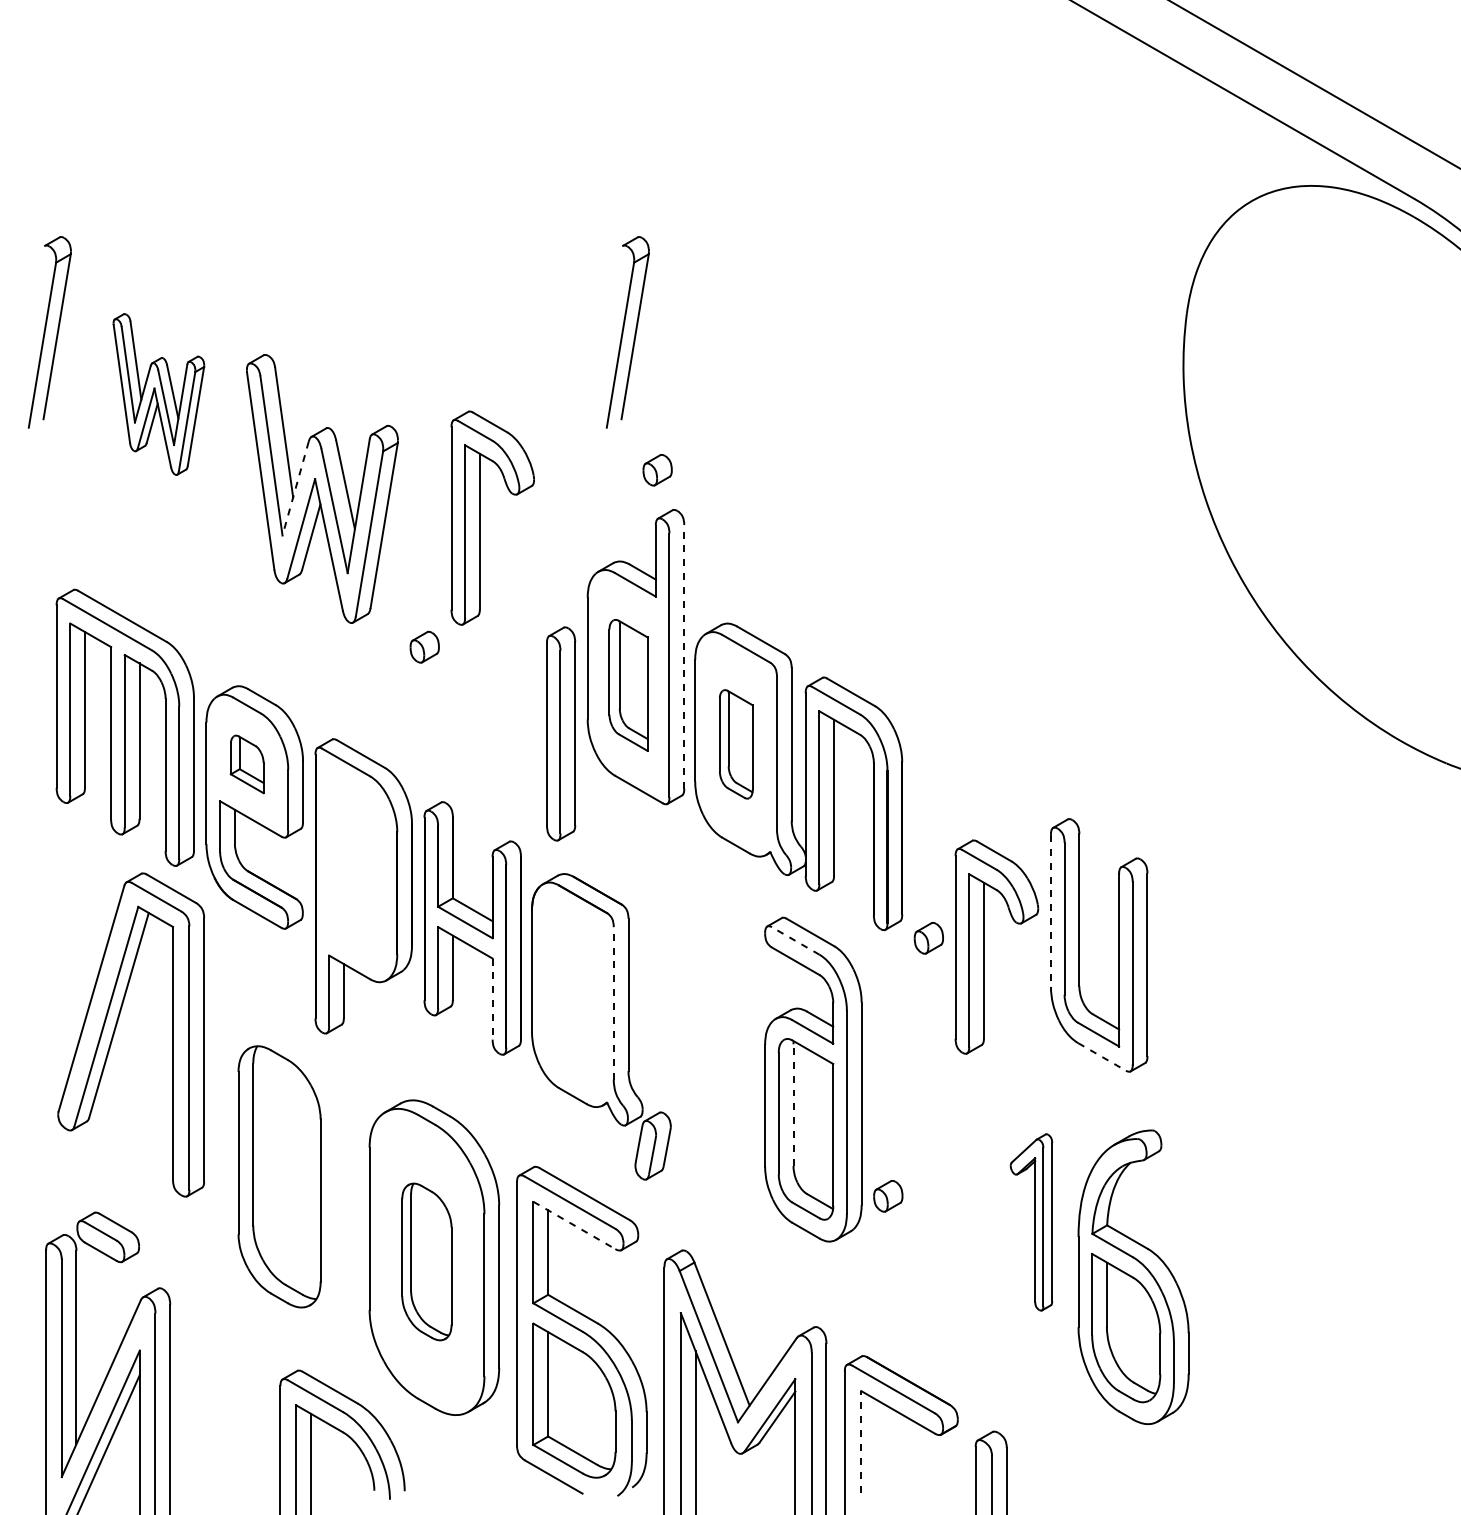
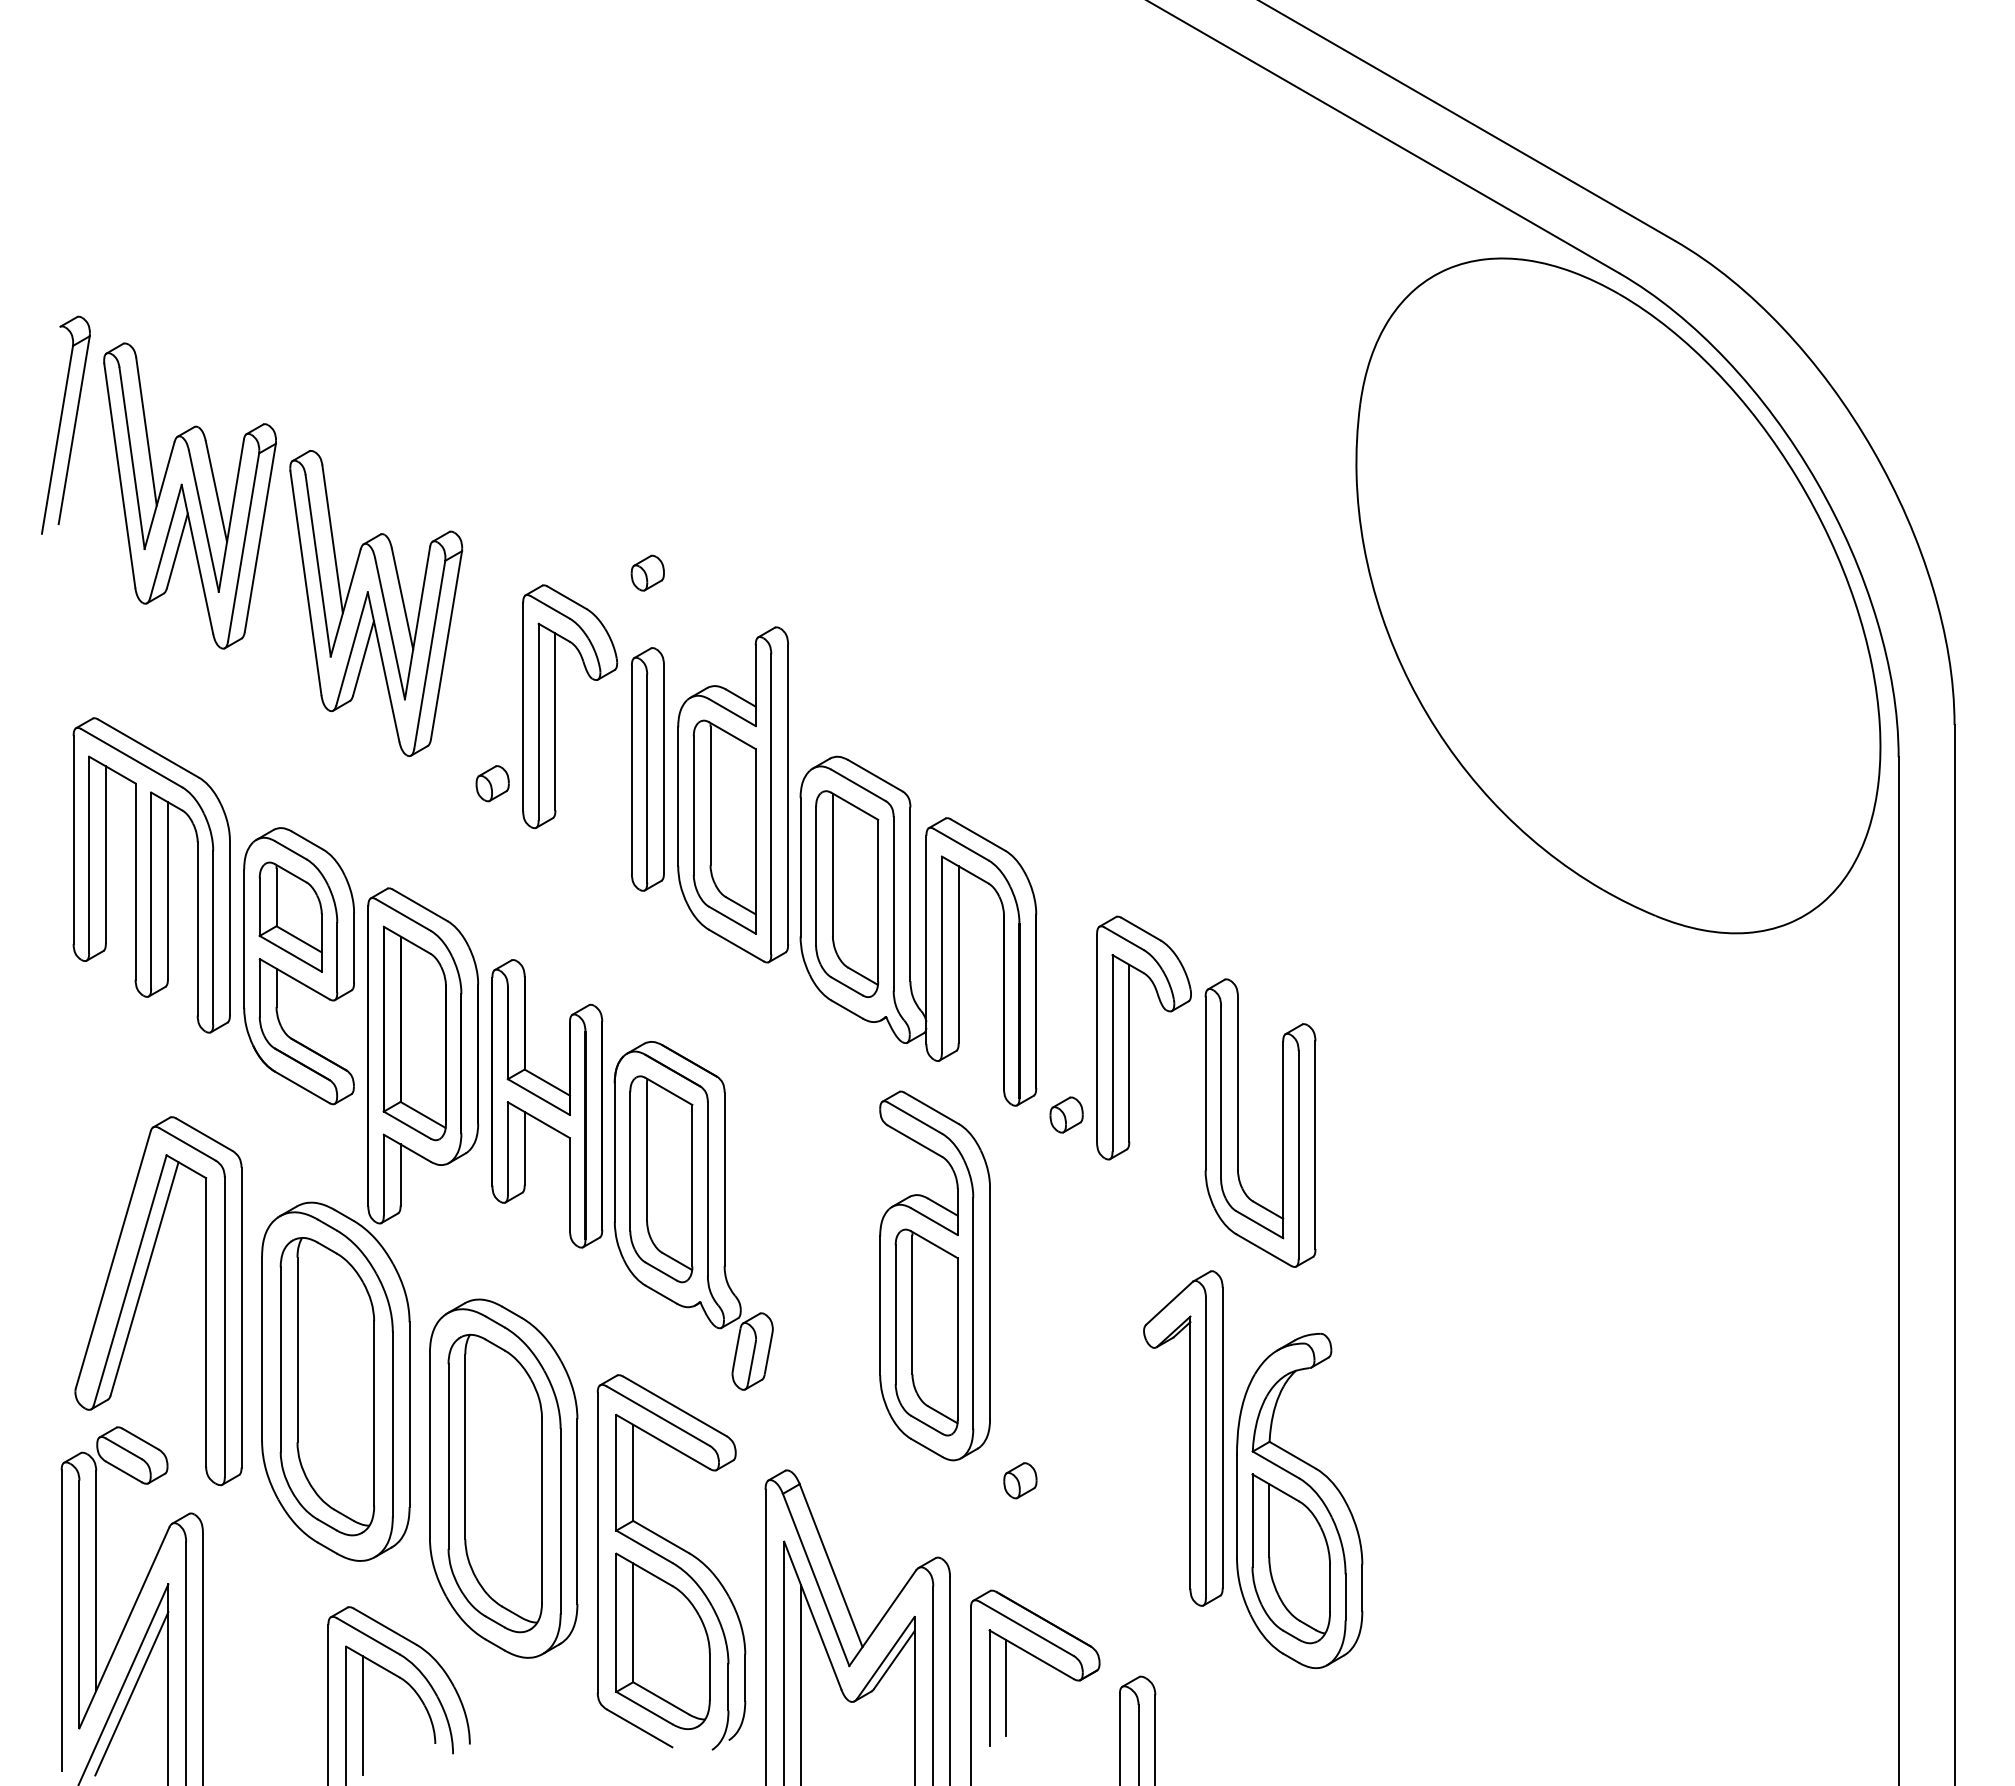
part: (627, 331) -> (723, 424), removed
part: (158, 394) -> (189, 495), size x1.67
part: (657, 469) -> (647, 572), moved
line: (295, 488) -> (345, 603), dashed -> solid
part: (479, 517) -> (555, 706), moved
line: (684, 656) -> (788, 794), dashed -> solid
part: (628, 684) -> (724, 826), size x1.43
part: (560, 734) -> (647, 769), moved
part: (736, 744) -> (847, 894), size x1.67
part: (247, 763) -> (290, 916), size x1.67
part: (356, 866) -> (414, 1033), added
line: (1050, 910) -> (1205, 1083), dashed -> solid
line: (795, 940) -> (914, 1117), dashed -> solid
part: (984, 946) -> (1129, 1037), moved
part: (573, 994) -> (661, 1179), added
line: (492, 999) -> (569, 1184), dashed -> solid
line: (613, 1003) -> (707, 1189), dashed -> solid
part: (115, 1031) -> (140, 1297), moved
line: (1102, 1057) -> (1264, 1250), dashed -> solid
line: (793, 1104) -> (912, 1304), dashed -> solid
part: (286, 1172) -> (335, 1381), added
part: (888, 1196) -> (1020, 1480), moved
part: (1031, 1222) -> (1183, 1438), size x1.67
line: (574, 1225) -> (663, 1441), dashed -> solid
part: (426, 1261) -> (494, 1483), size x1.67
line: (861, 1442) -> (989, 1688), dashed -> solid
line: (876, 1442) -> (1006, 1688), added

